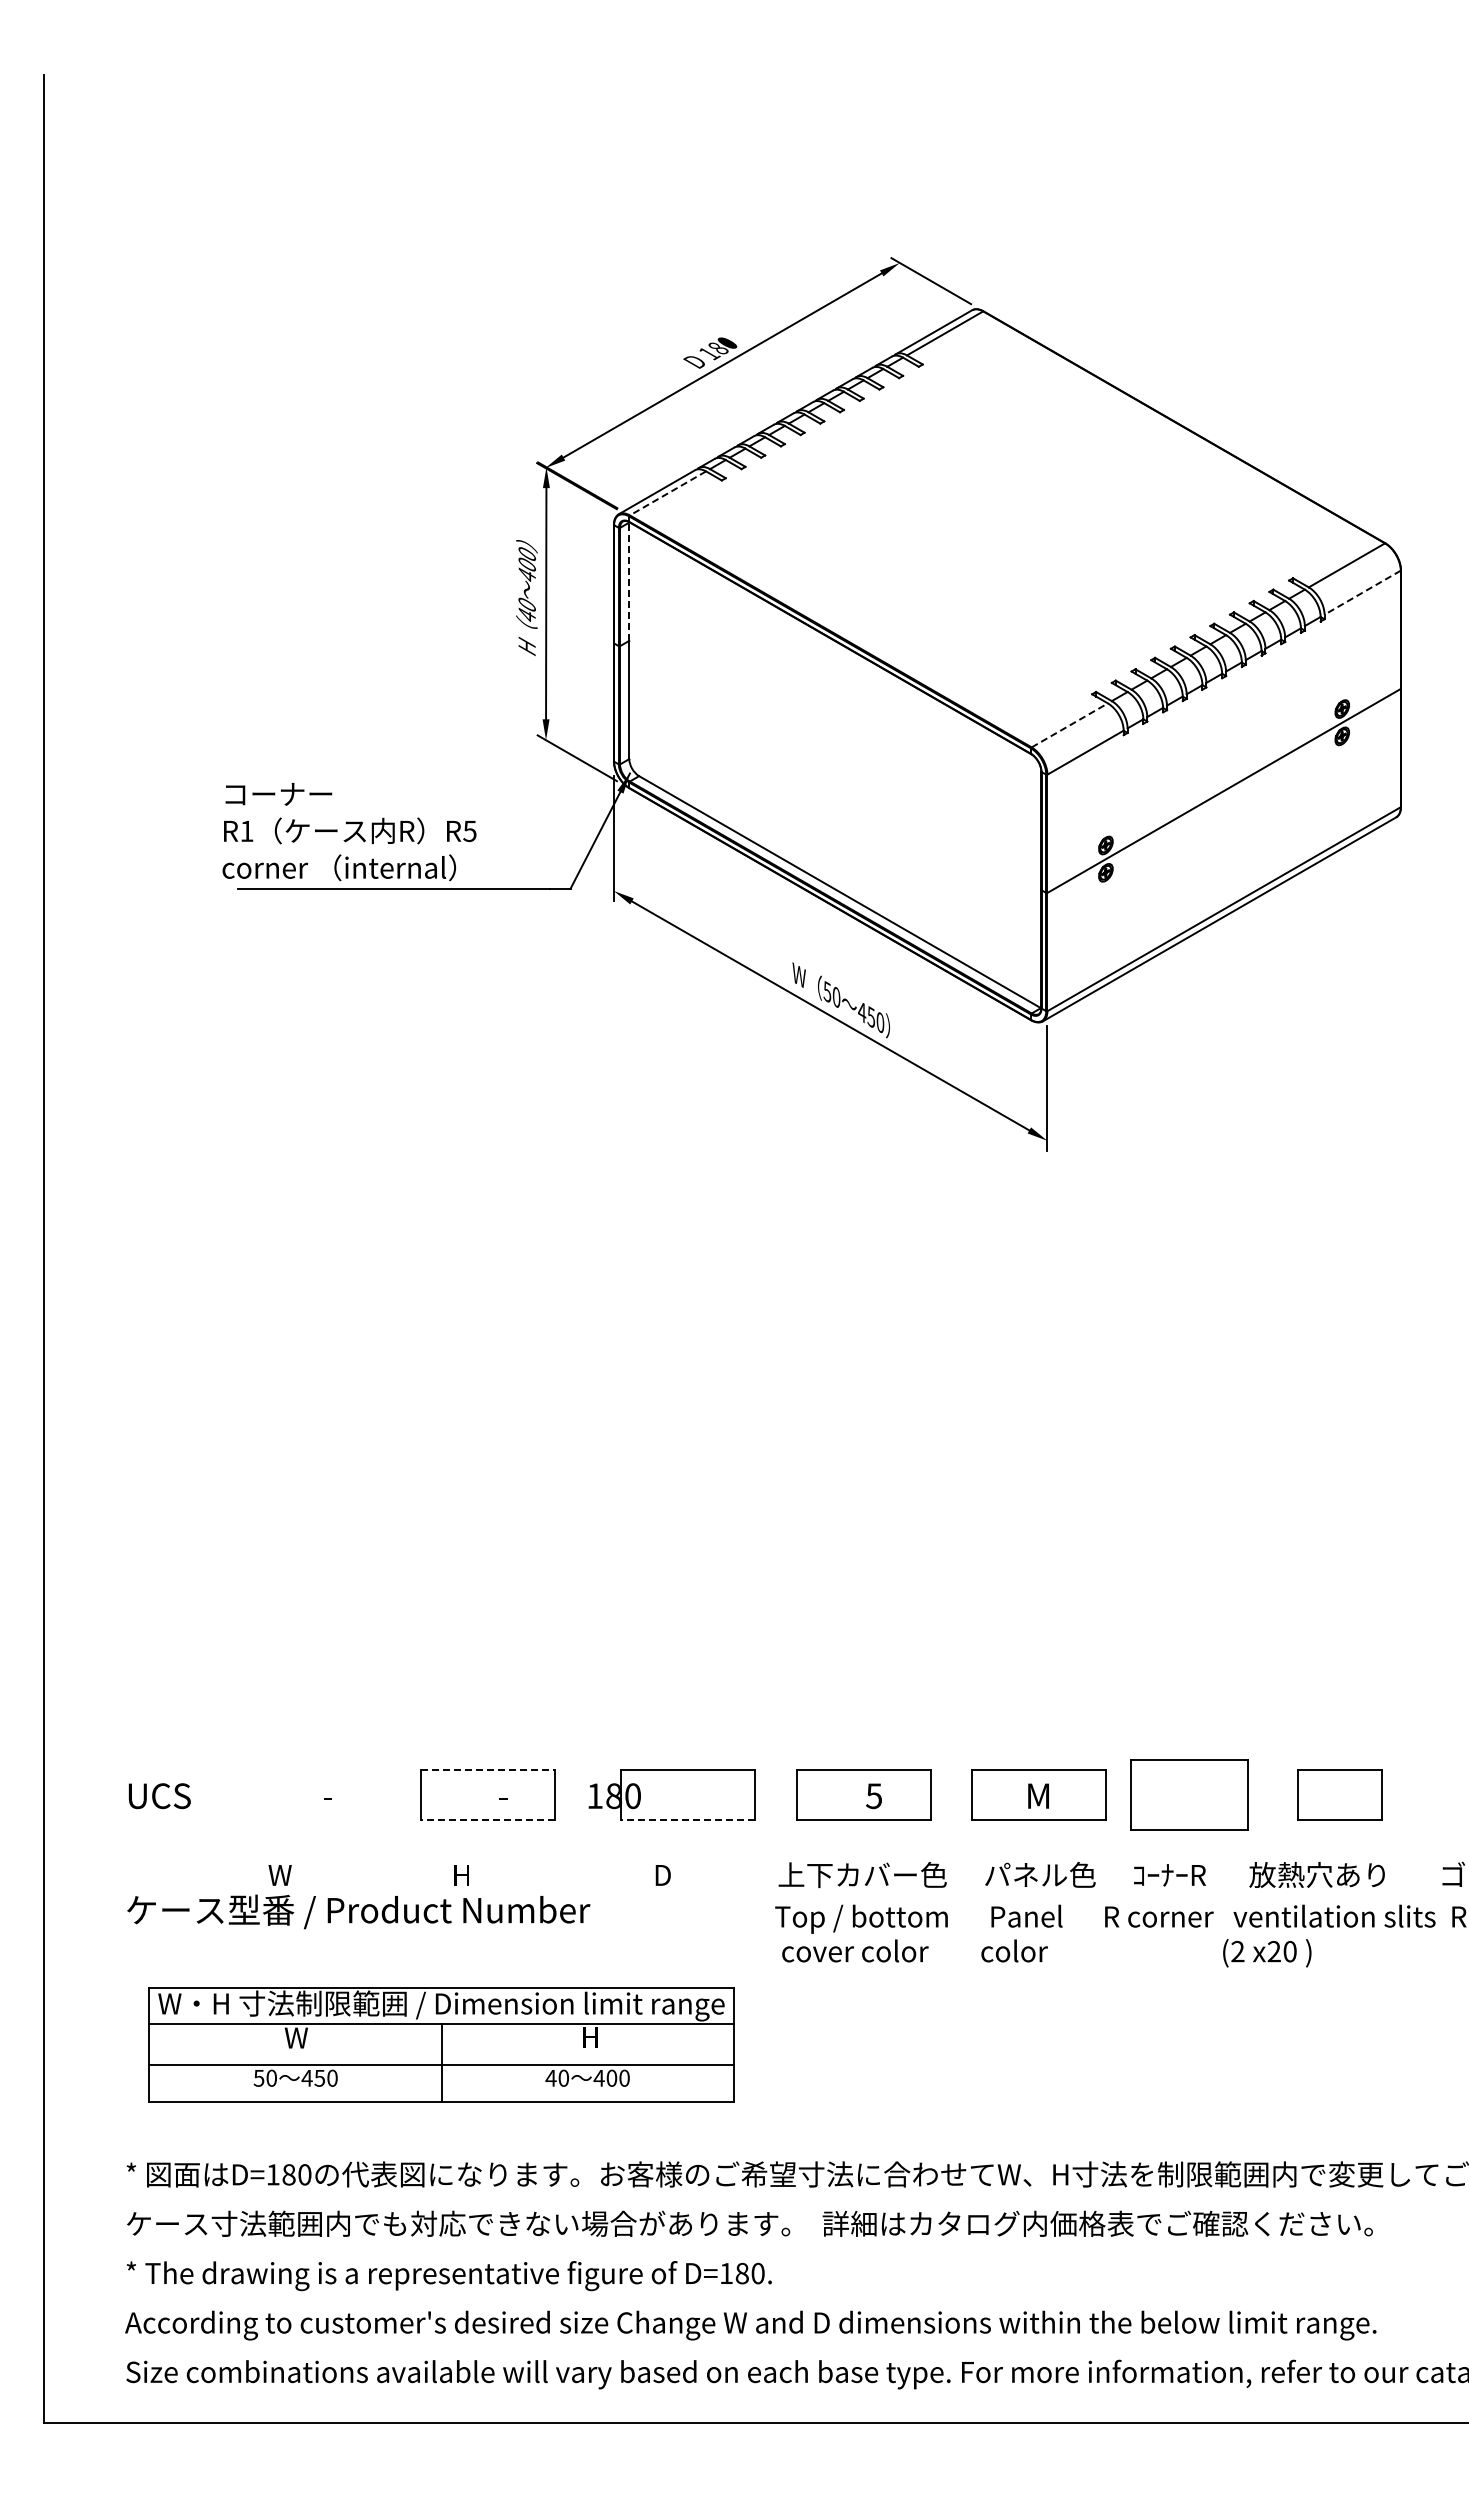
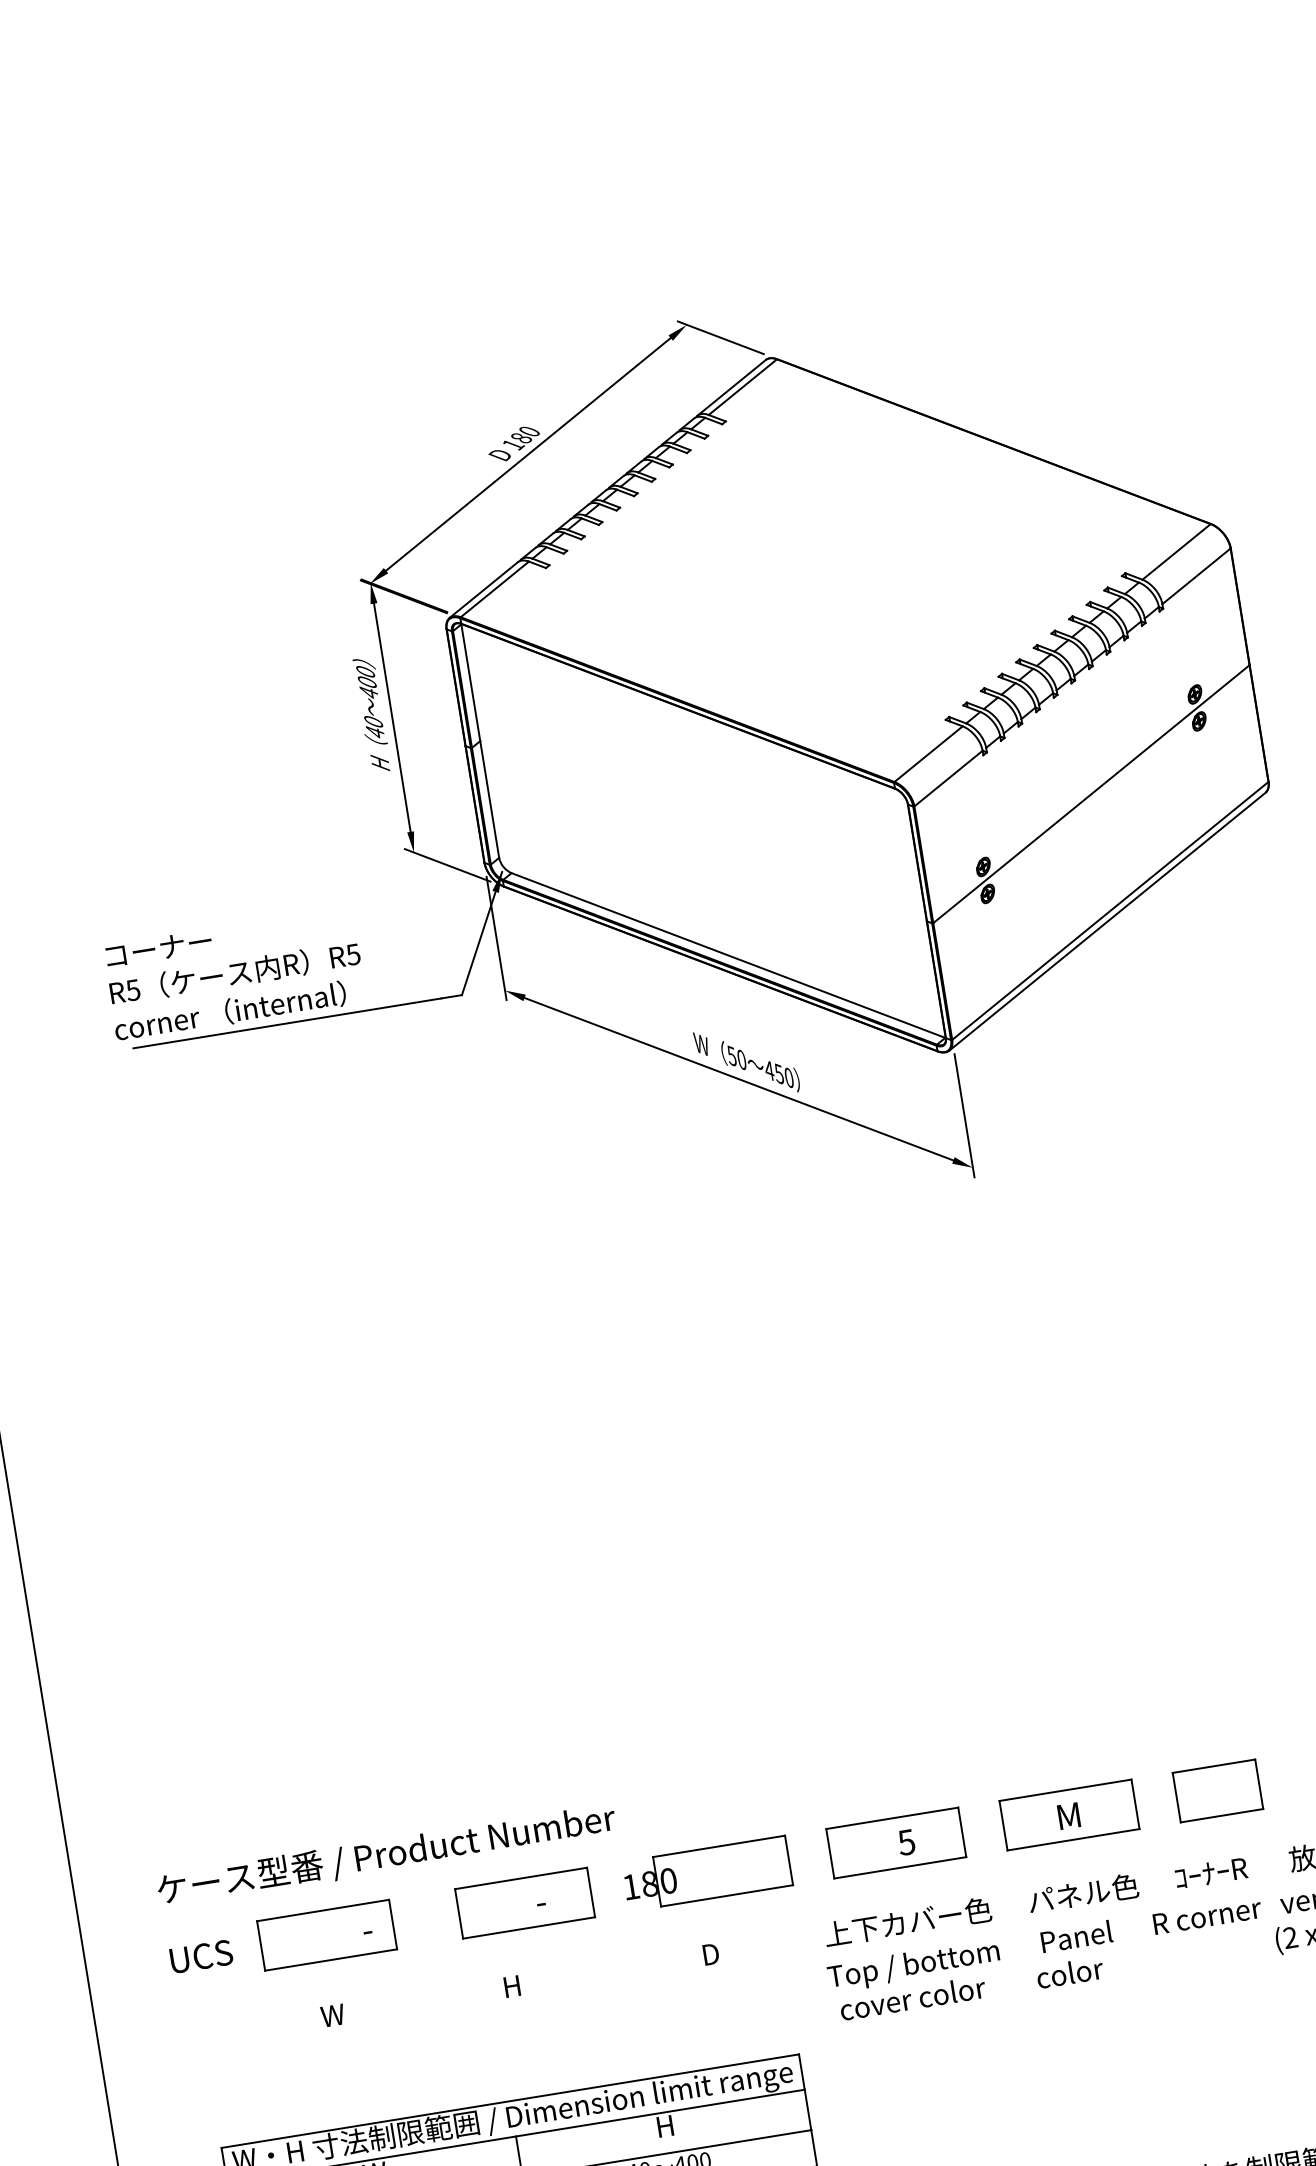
line: (667, 493) -> (494, 589), dashed -> solid
line: (629, 581) -> (470, 682), dashed -> solid
line: (1362, 592) -> (1196, 576), dashed -> solid
line: (1070, 725) -> (929, 754), dashed -> solid
text: (246, 831) -> (132, 990), R1 -> R5
line: (487, 1770) -> (520, 1878), dashed -> solid
part: (286, 1794) -> (326, 1934), added
part: (1189, 1794) -> (1217, 1790), size x0.71
line: (487, 1820) -> (528, 1928), dashed -> solid
line: (688, 1820) -> (727, 1896), dashed -> solid
text: (358, 1911) -> (386, 1855), moved

